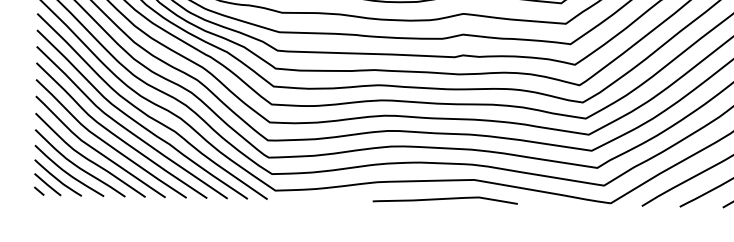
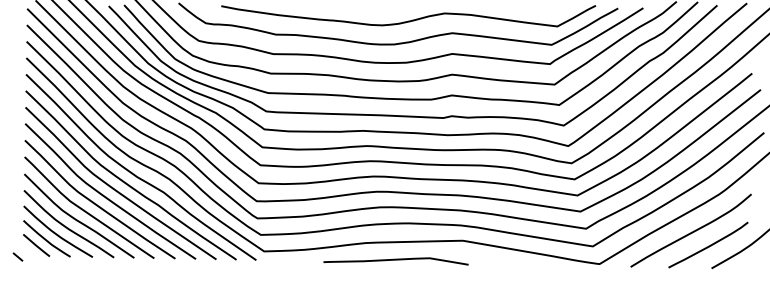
line: (38, 190) -> (17, 256), moved
curve: (444, 199) -> (395, 260), moved

